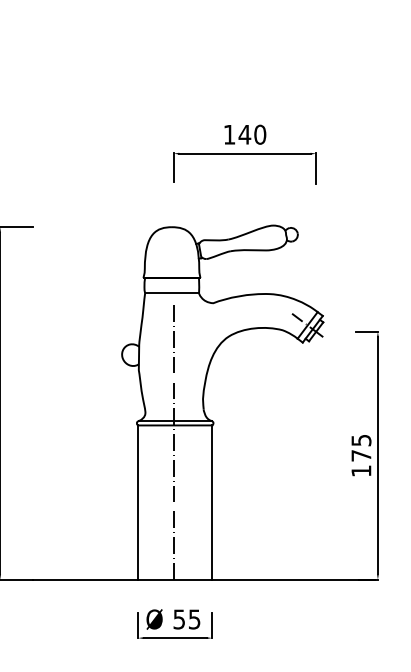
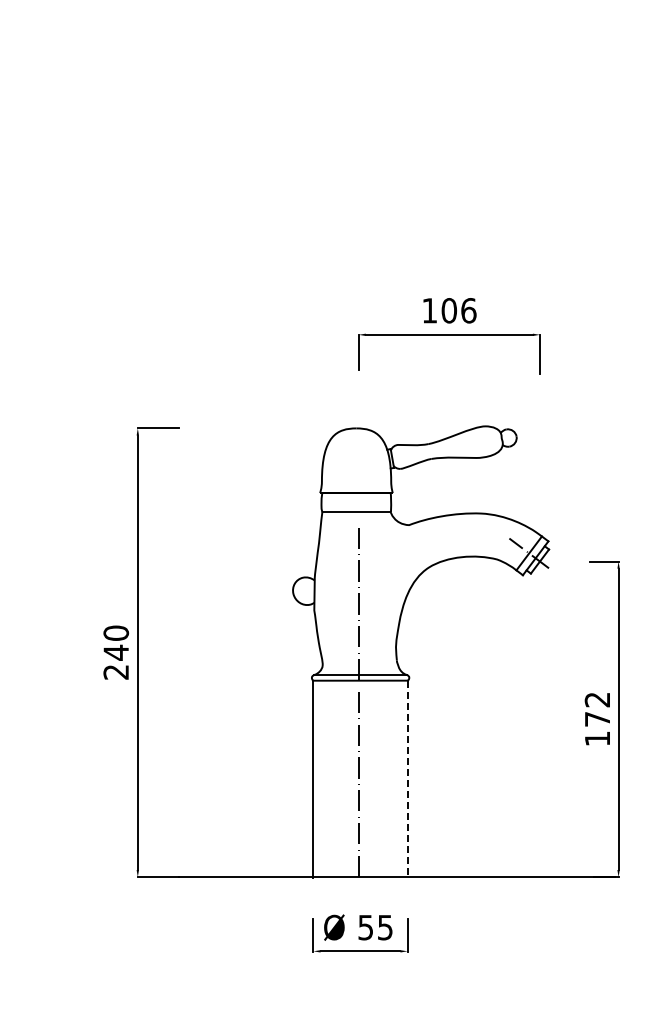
text: (252, 134) -> (458, 310), 140 -> 106
text: (361, 440) -> (597, 699), 175 -> 172
line: (212, 503) -> (407, 779), solid -> dashed

